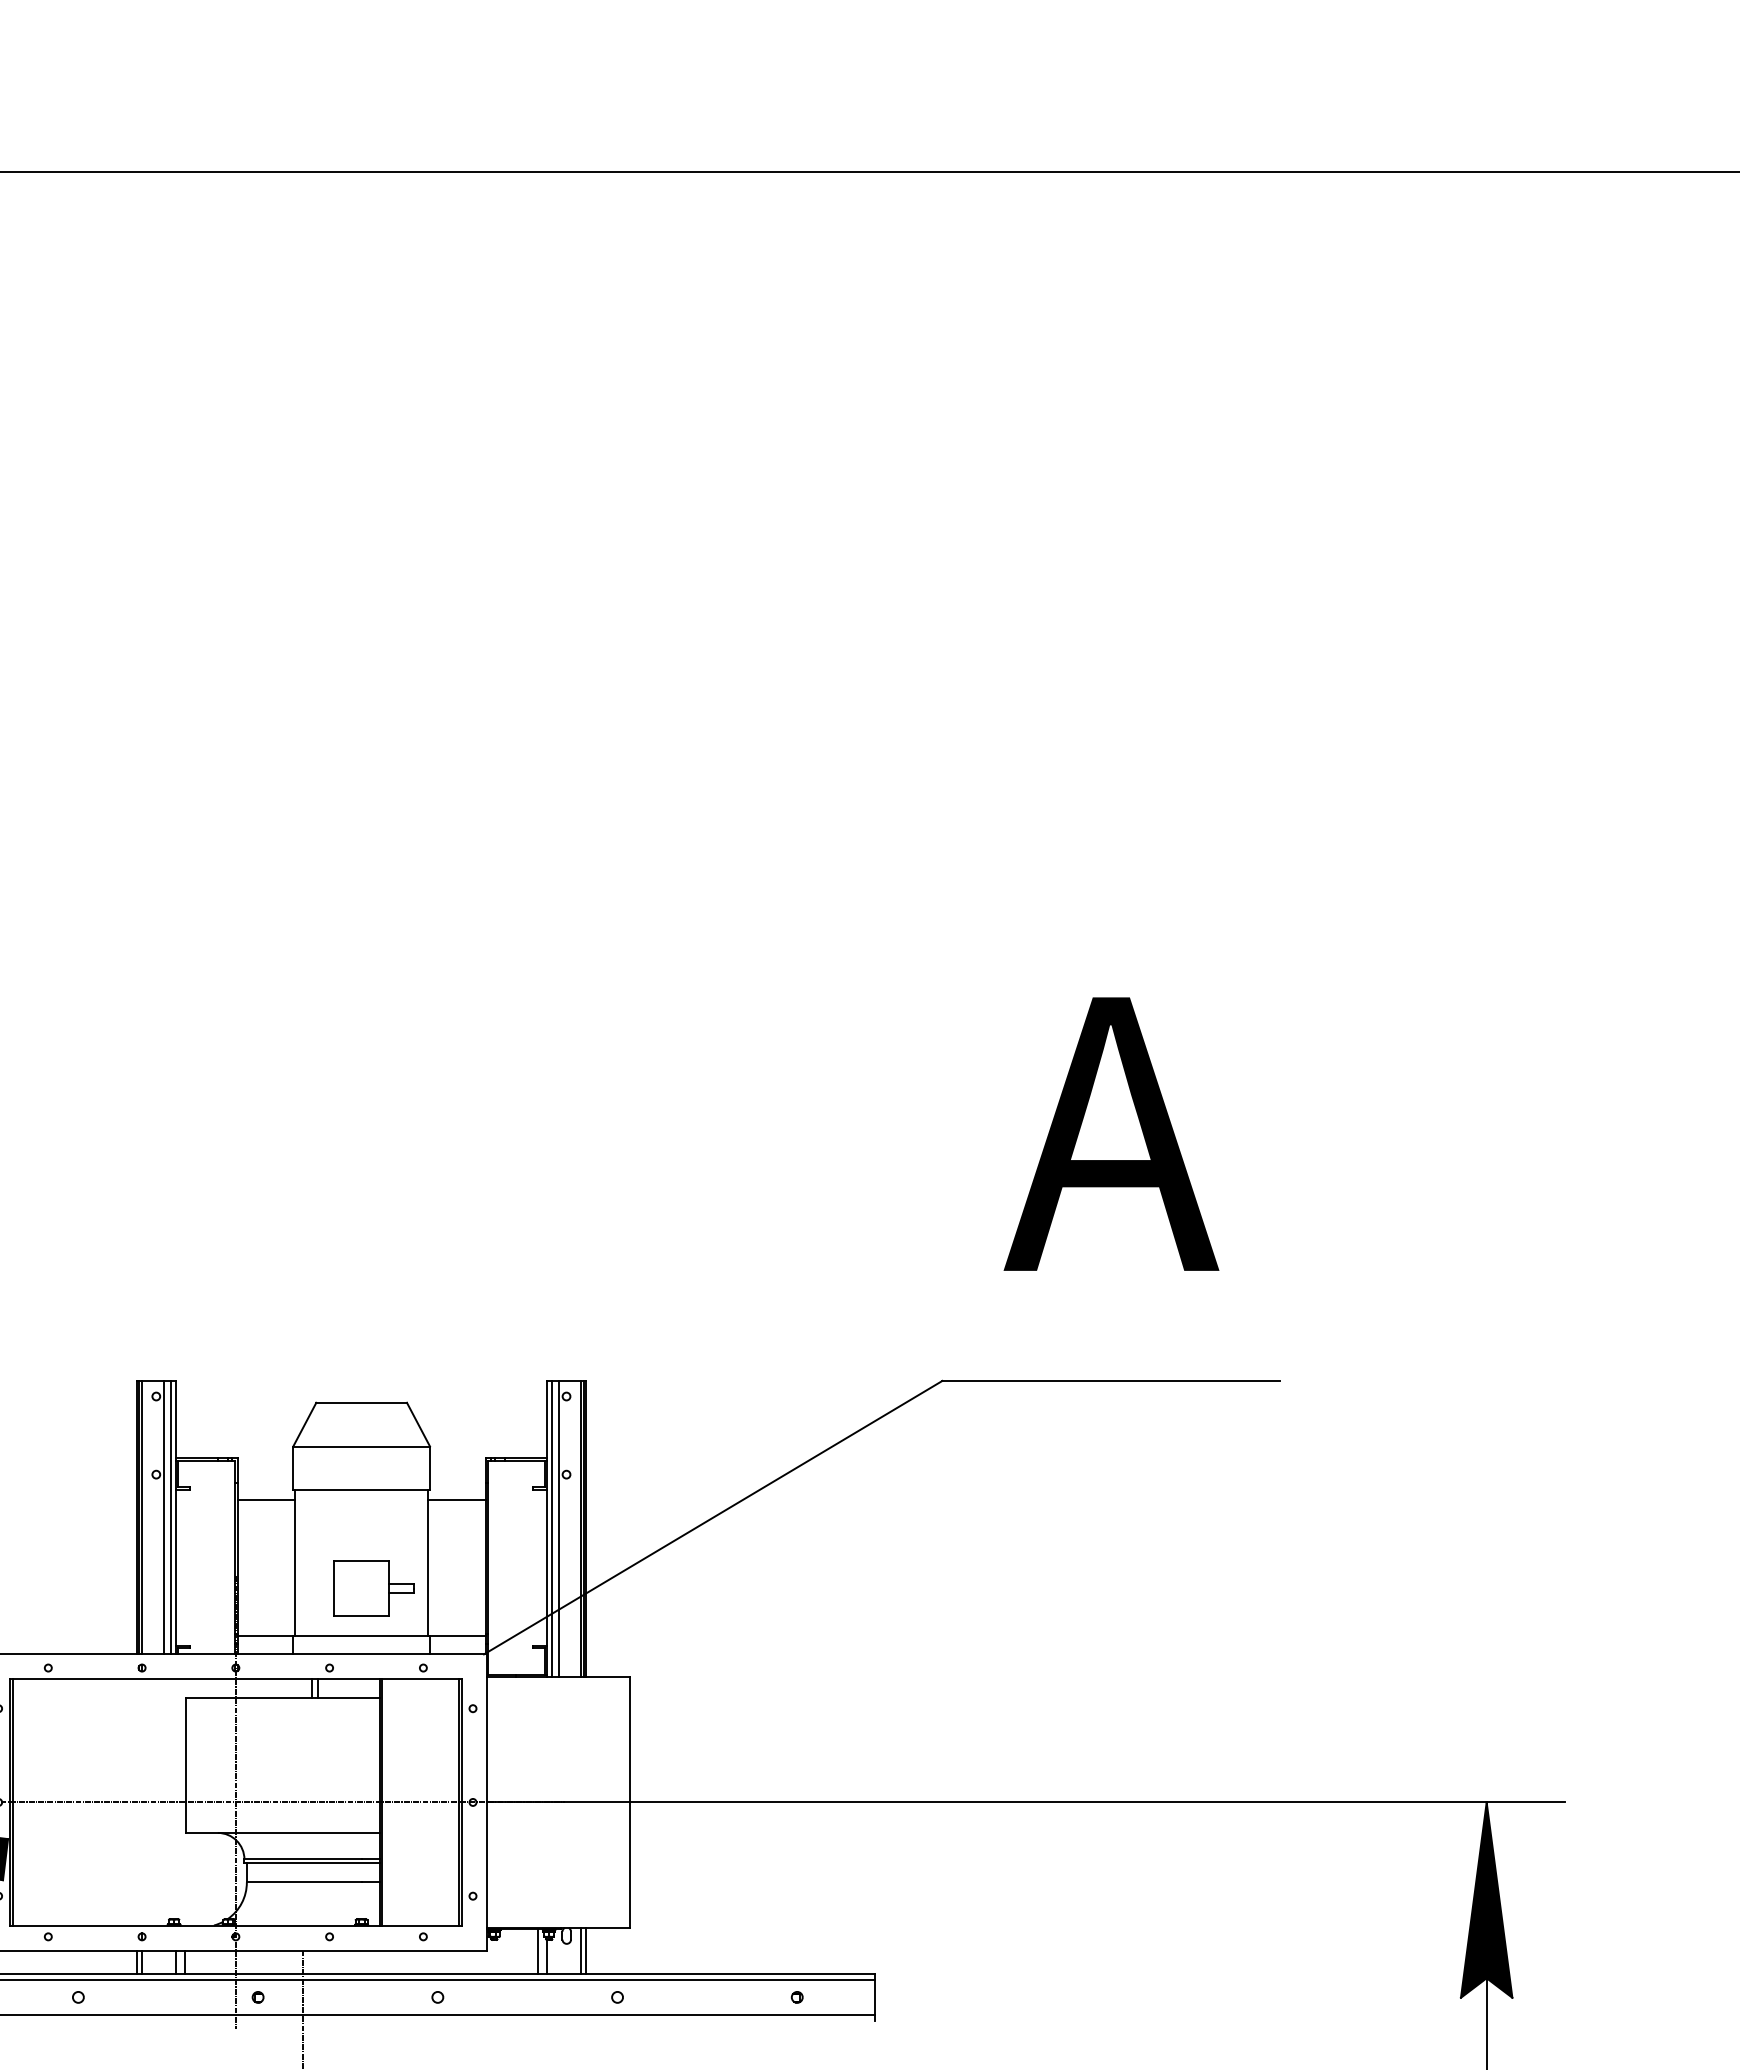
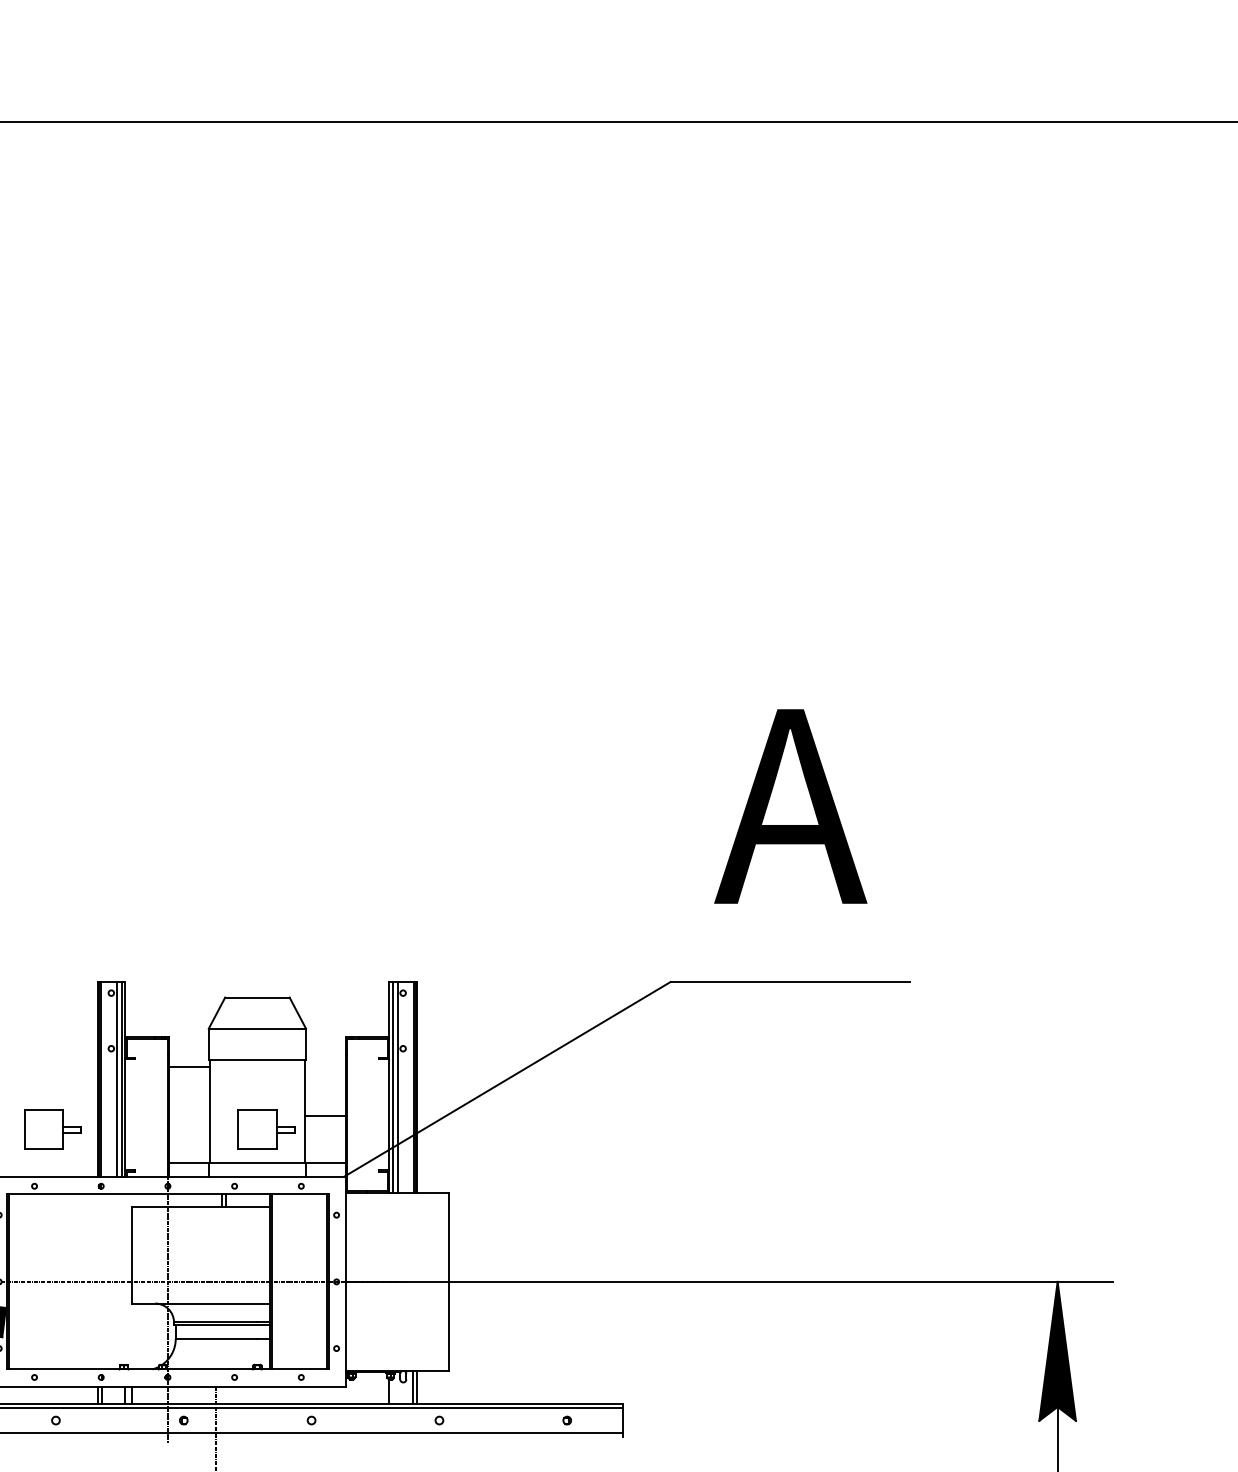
line: (456, 1499) -> (324, 1115), moved
part: (73, 1588) -> (52, 1129), added
line: (538, 1951) -> (383, 1387), removed

